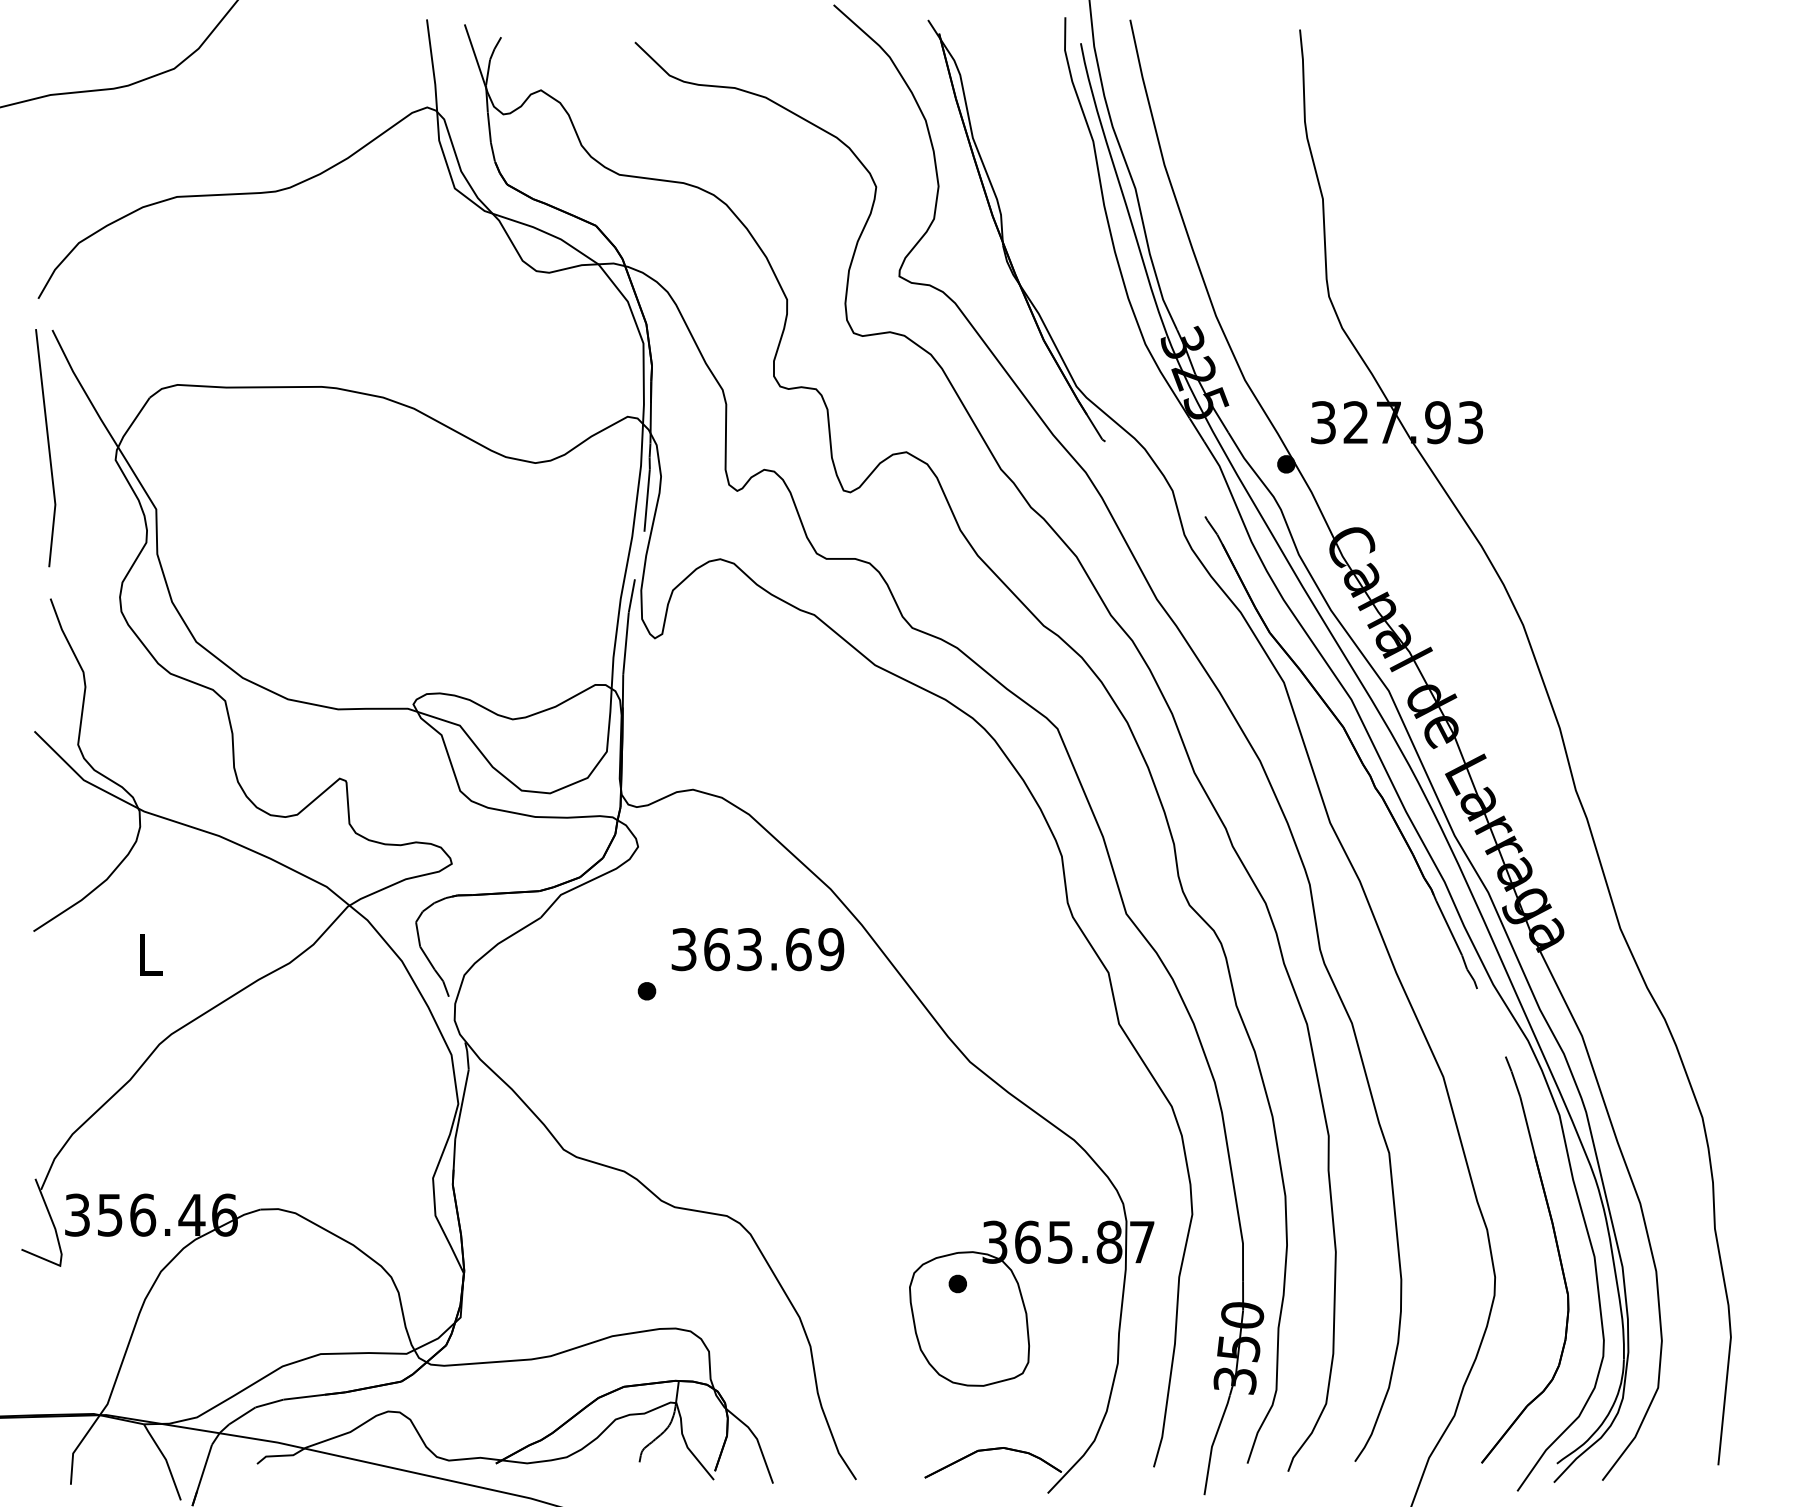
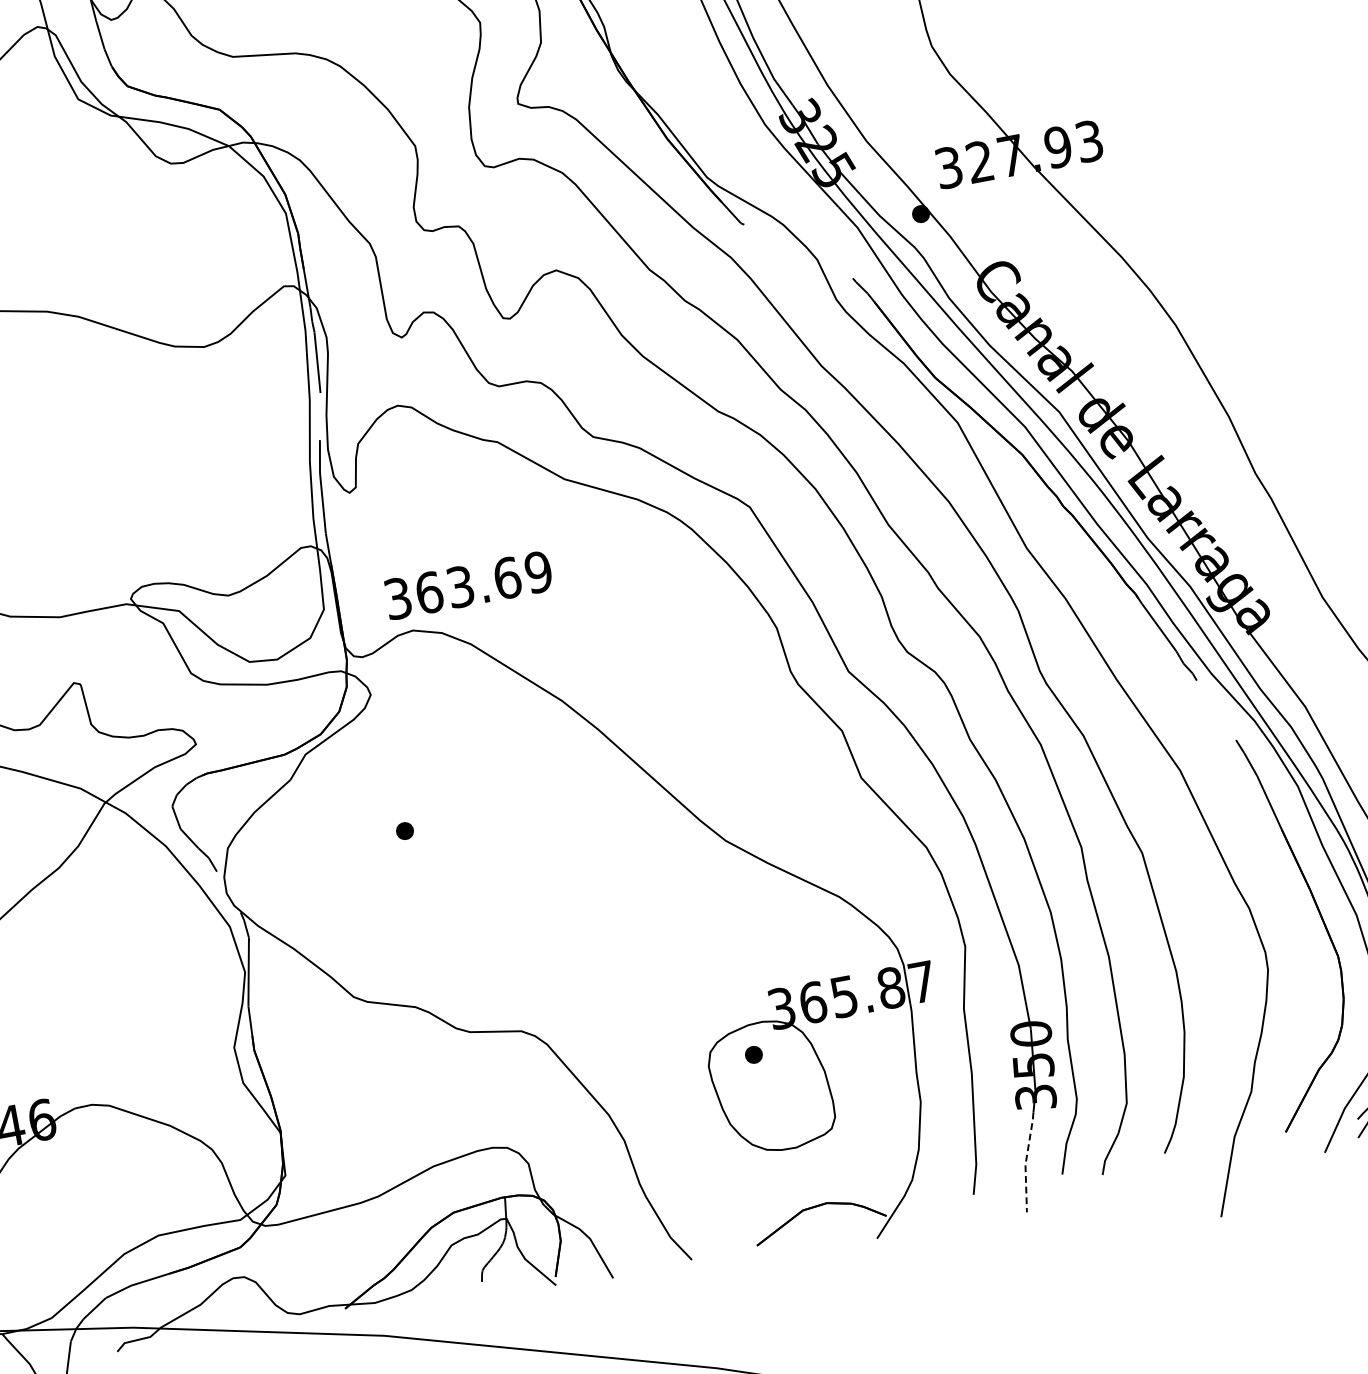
text: (757, 949) -> (468, 585), moved
line: (1212, 1444) -> (1025, 1162), solid -> dashed

